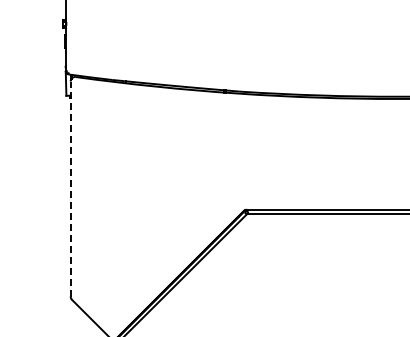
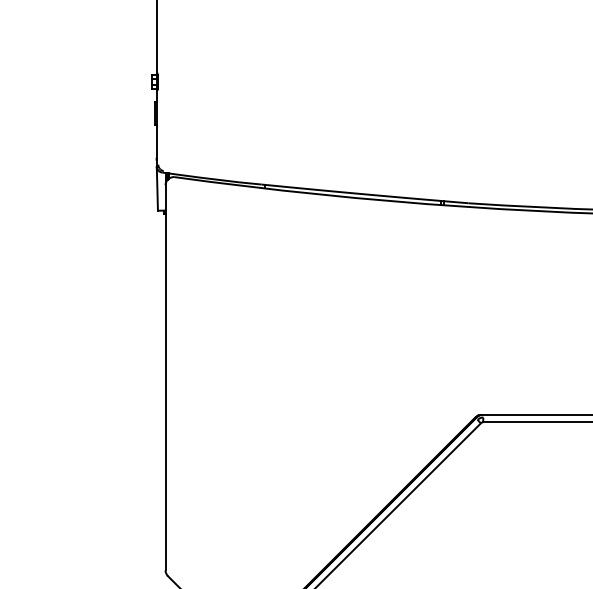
line: (70, 189) -> (165, 378), dashed -> solid

